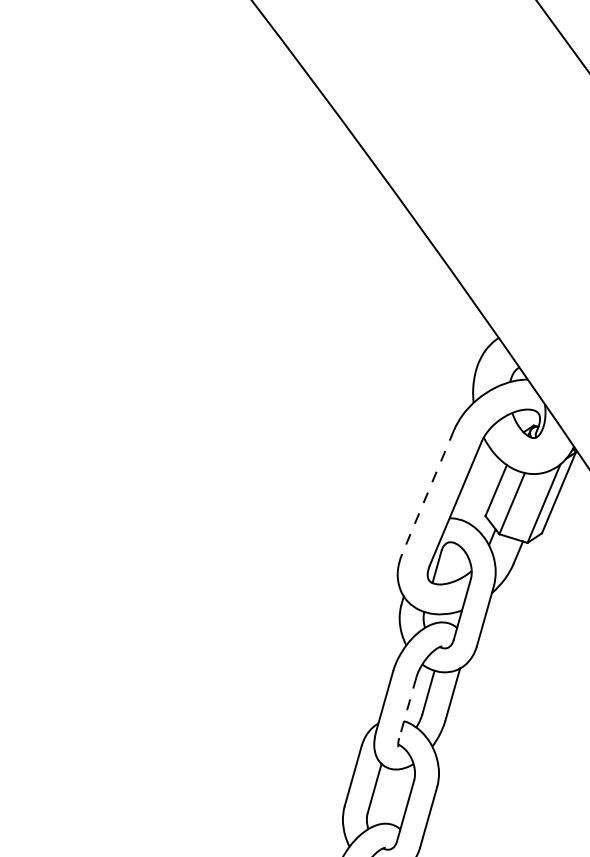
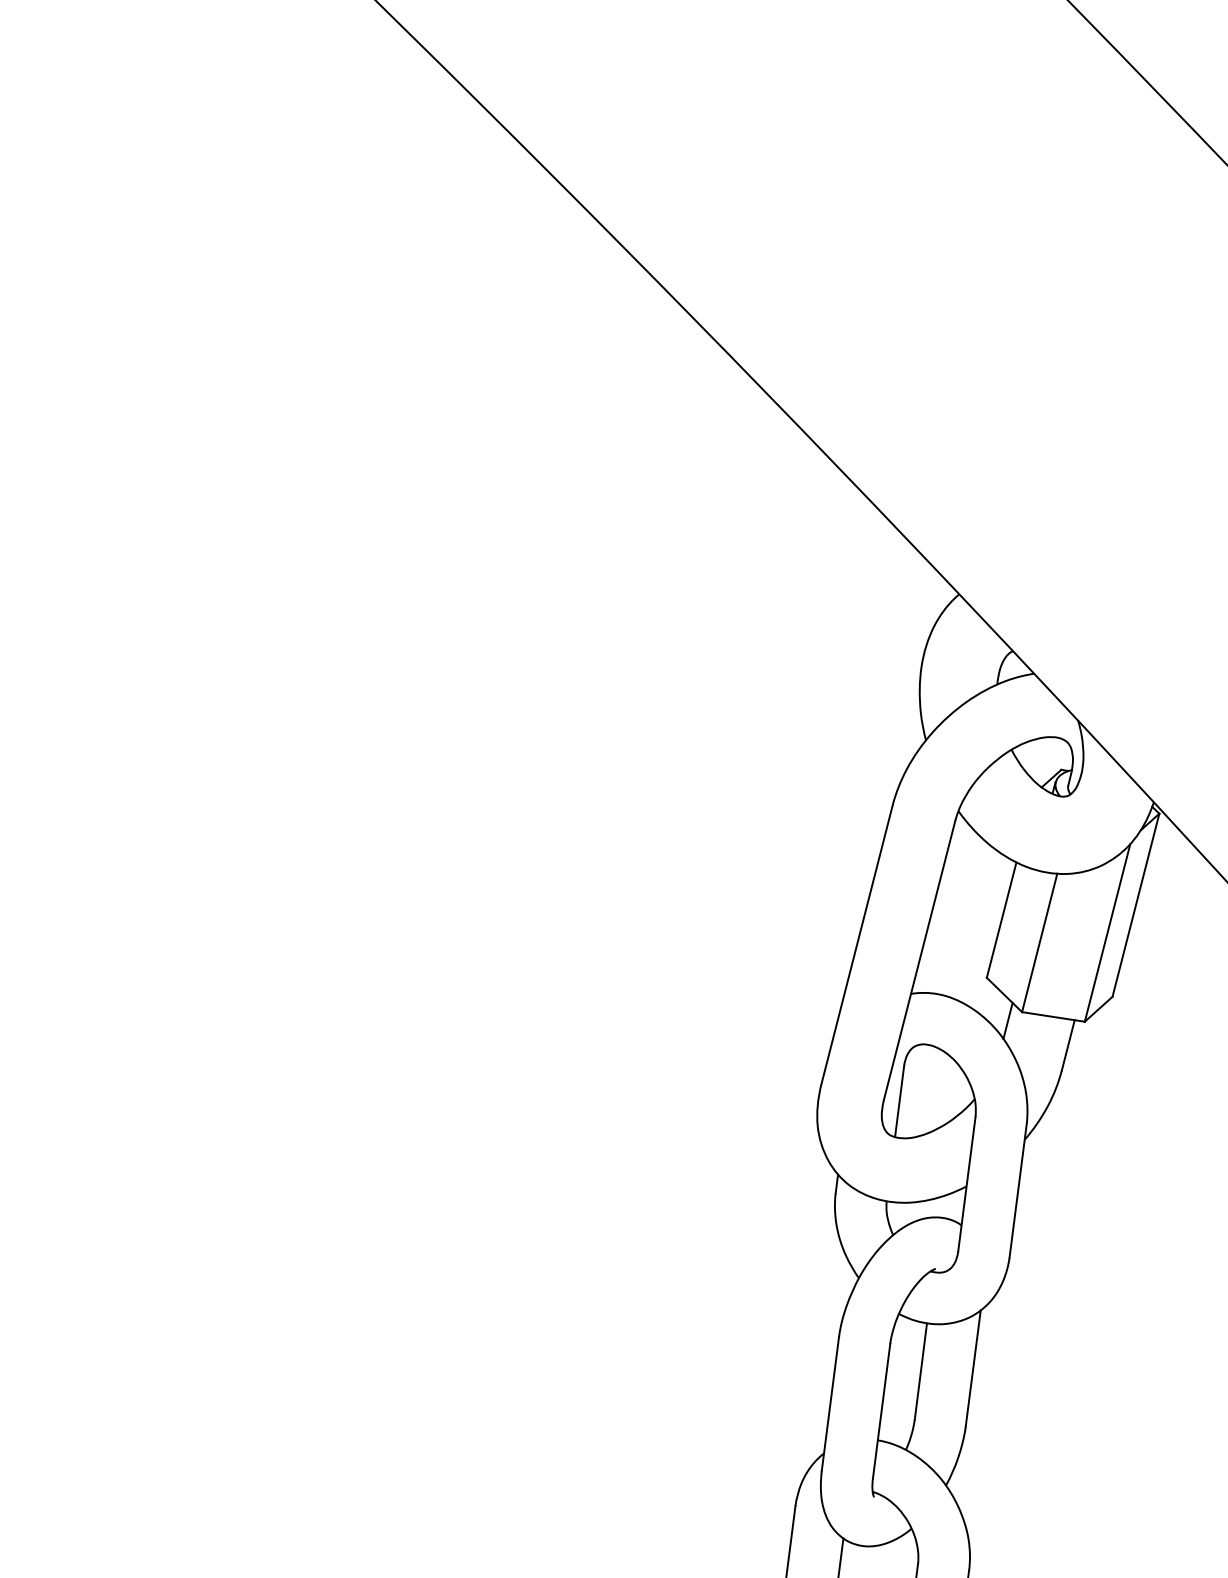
line: (427, 492) -> (855, 945), dashed -> solid
line: (407, 708) -> (881, 1412), dashed -> solid

